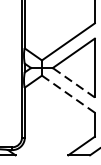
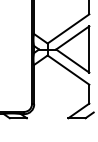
line: (73, 81) -> (72, 60), dashed -> solid
line: (68, 94) -> (68, 70), dashed -> solid

